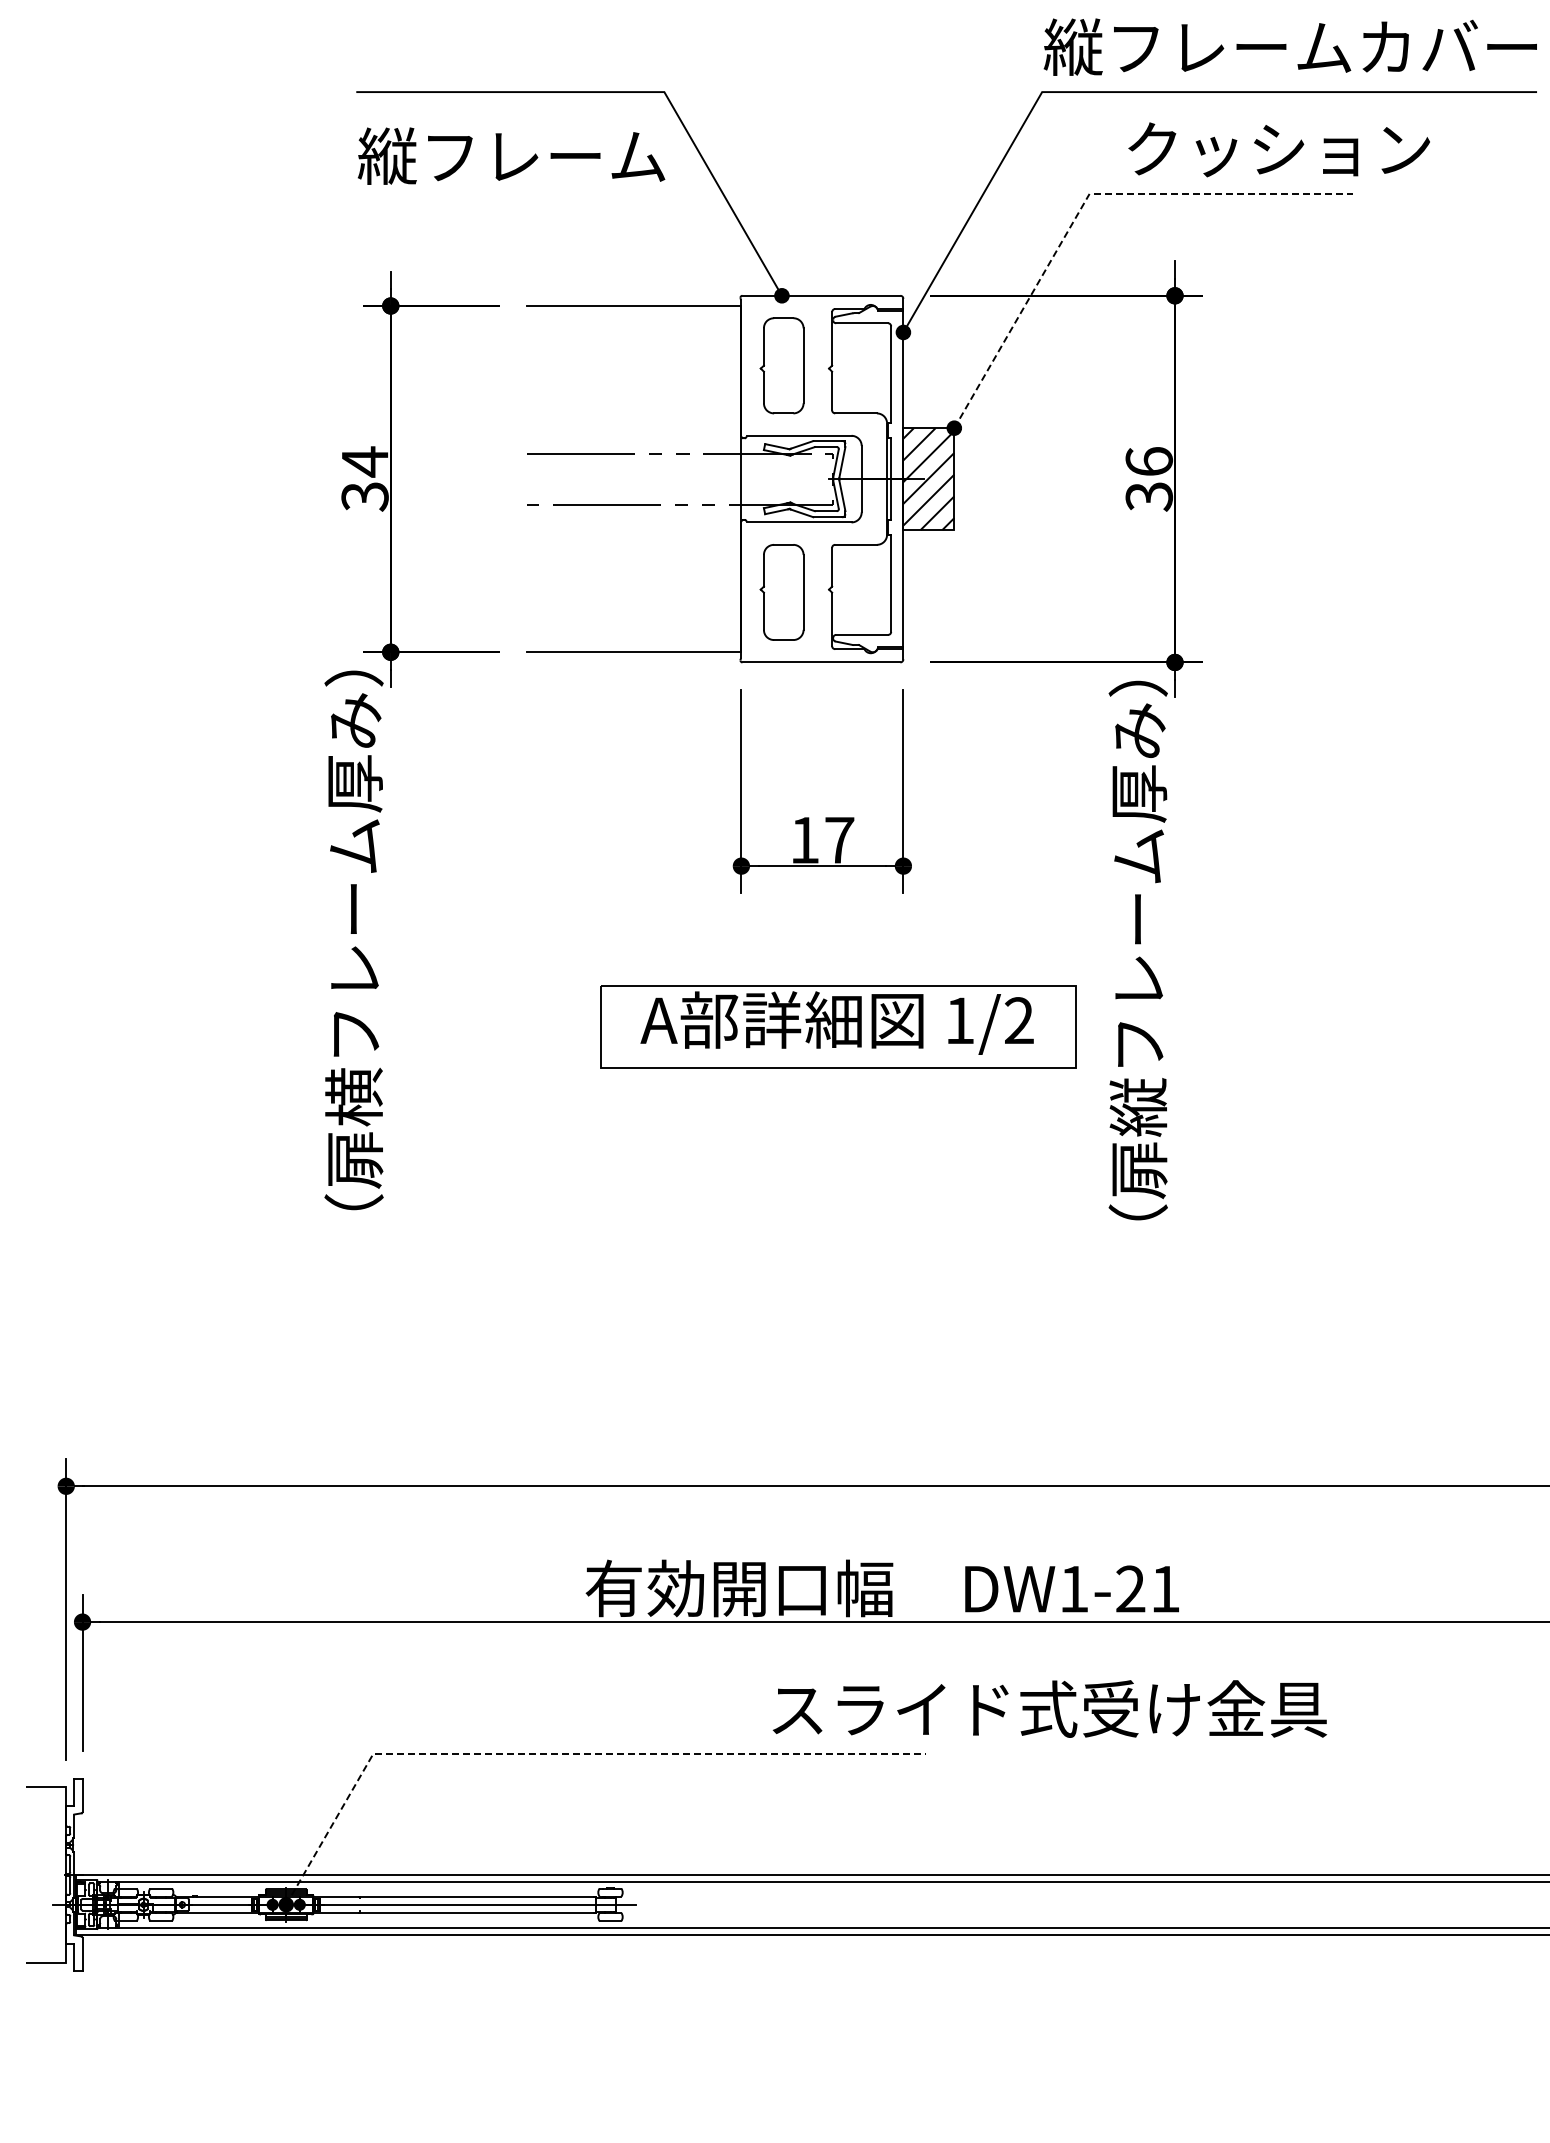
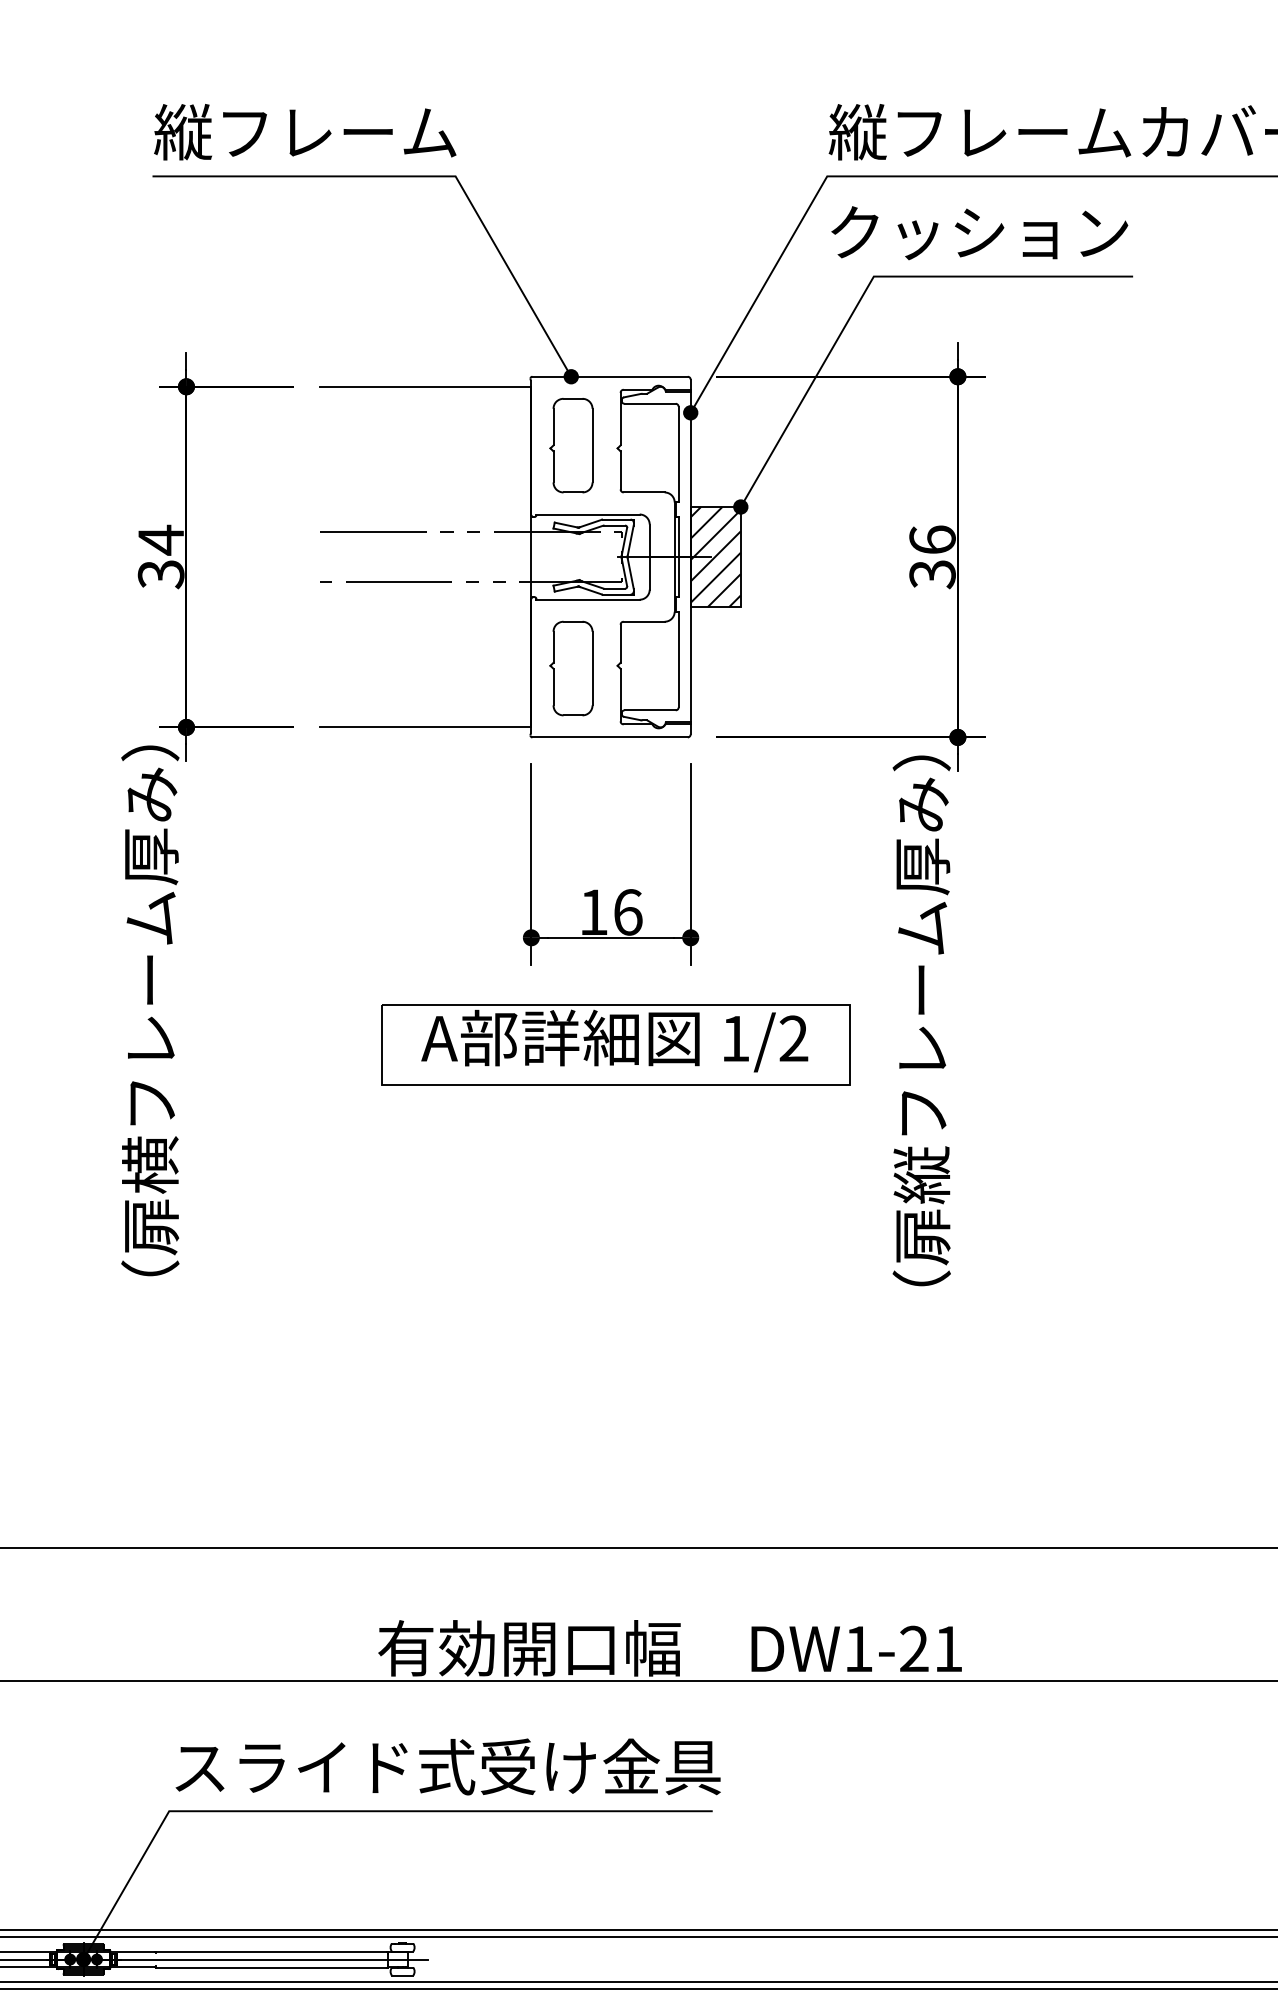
text: (1278, 149) -> (979, 232), moved
text: (511, 155) -> (305, 131), moved
line: (1088, 196) -> (872, 279), dashed -> solid
text: (839, 840) -> (627, 912), 17 -> 16
part: (838, 1026) -> (616, 1044), moved
text: (1049, 1708) -> (447, 1766), moved
line: (562, 1754) -> (355, 1811), dashed -> solid

